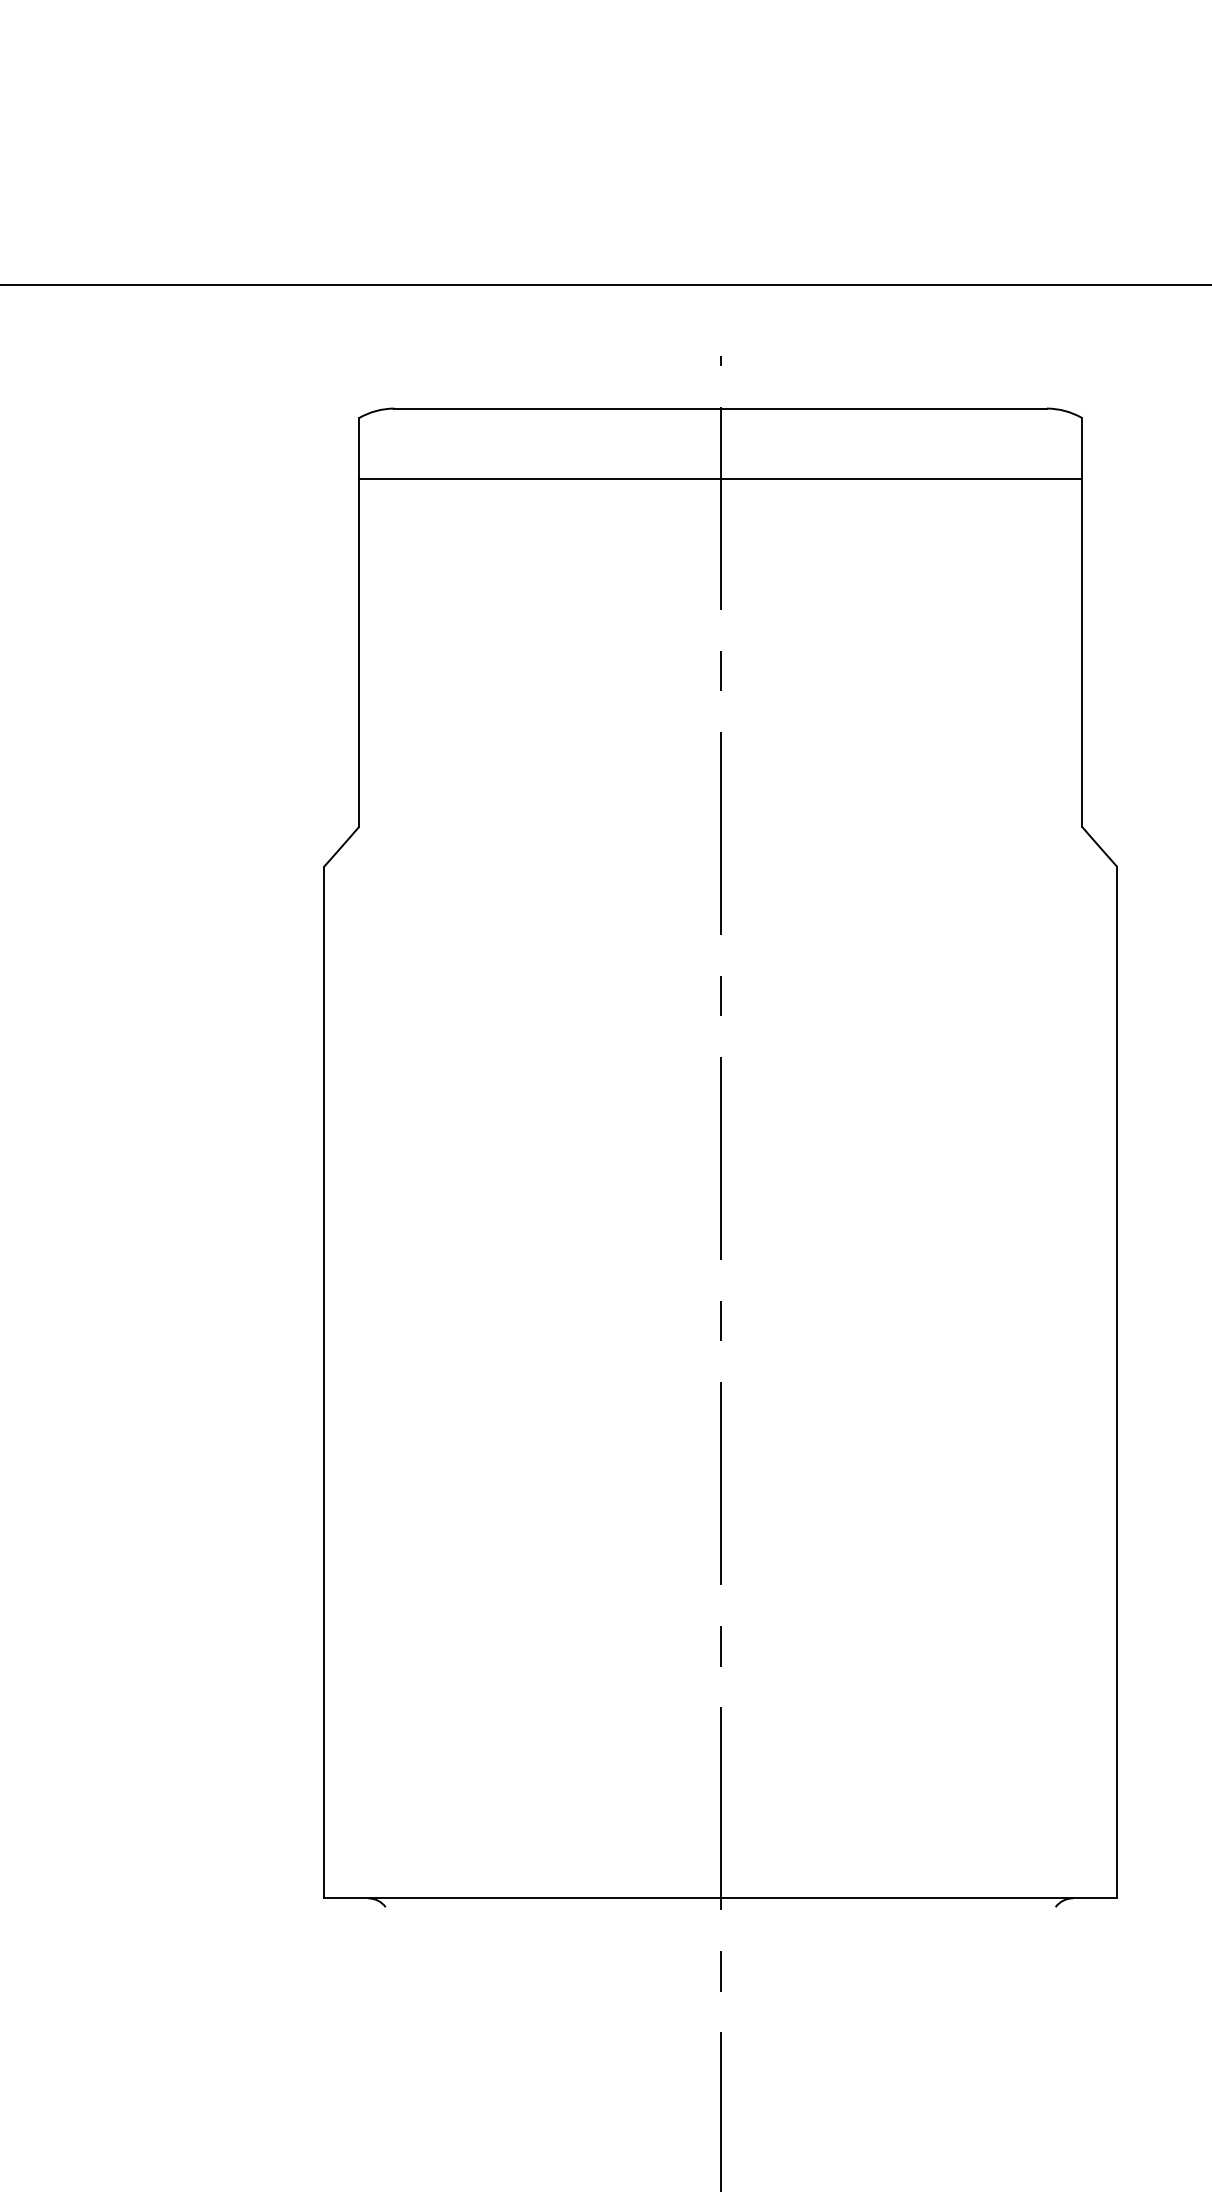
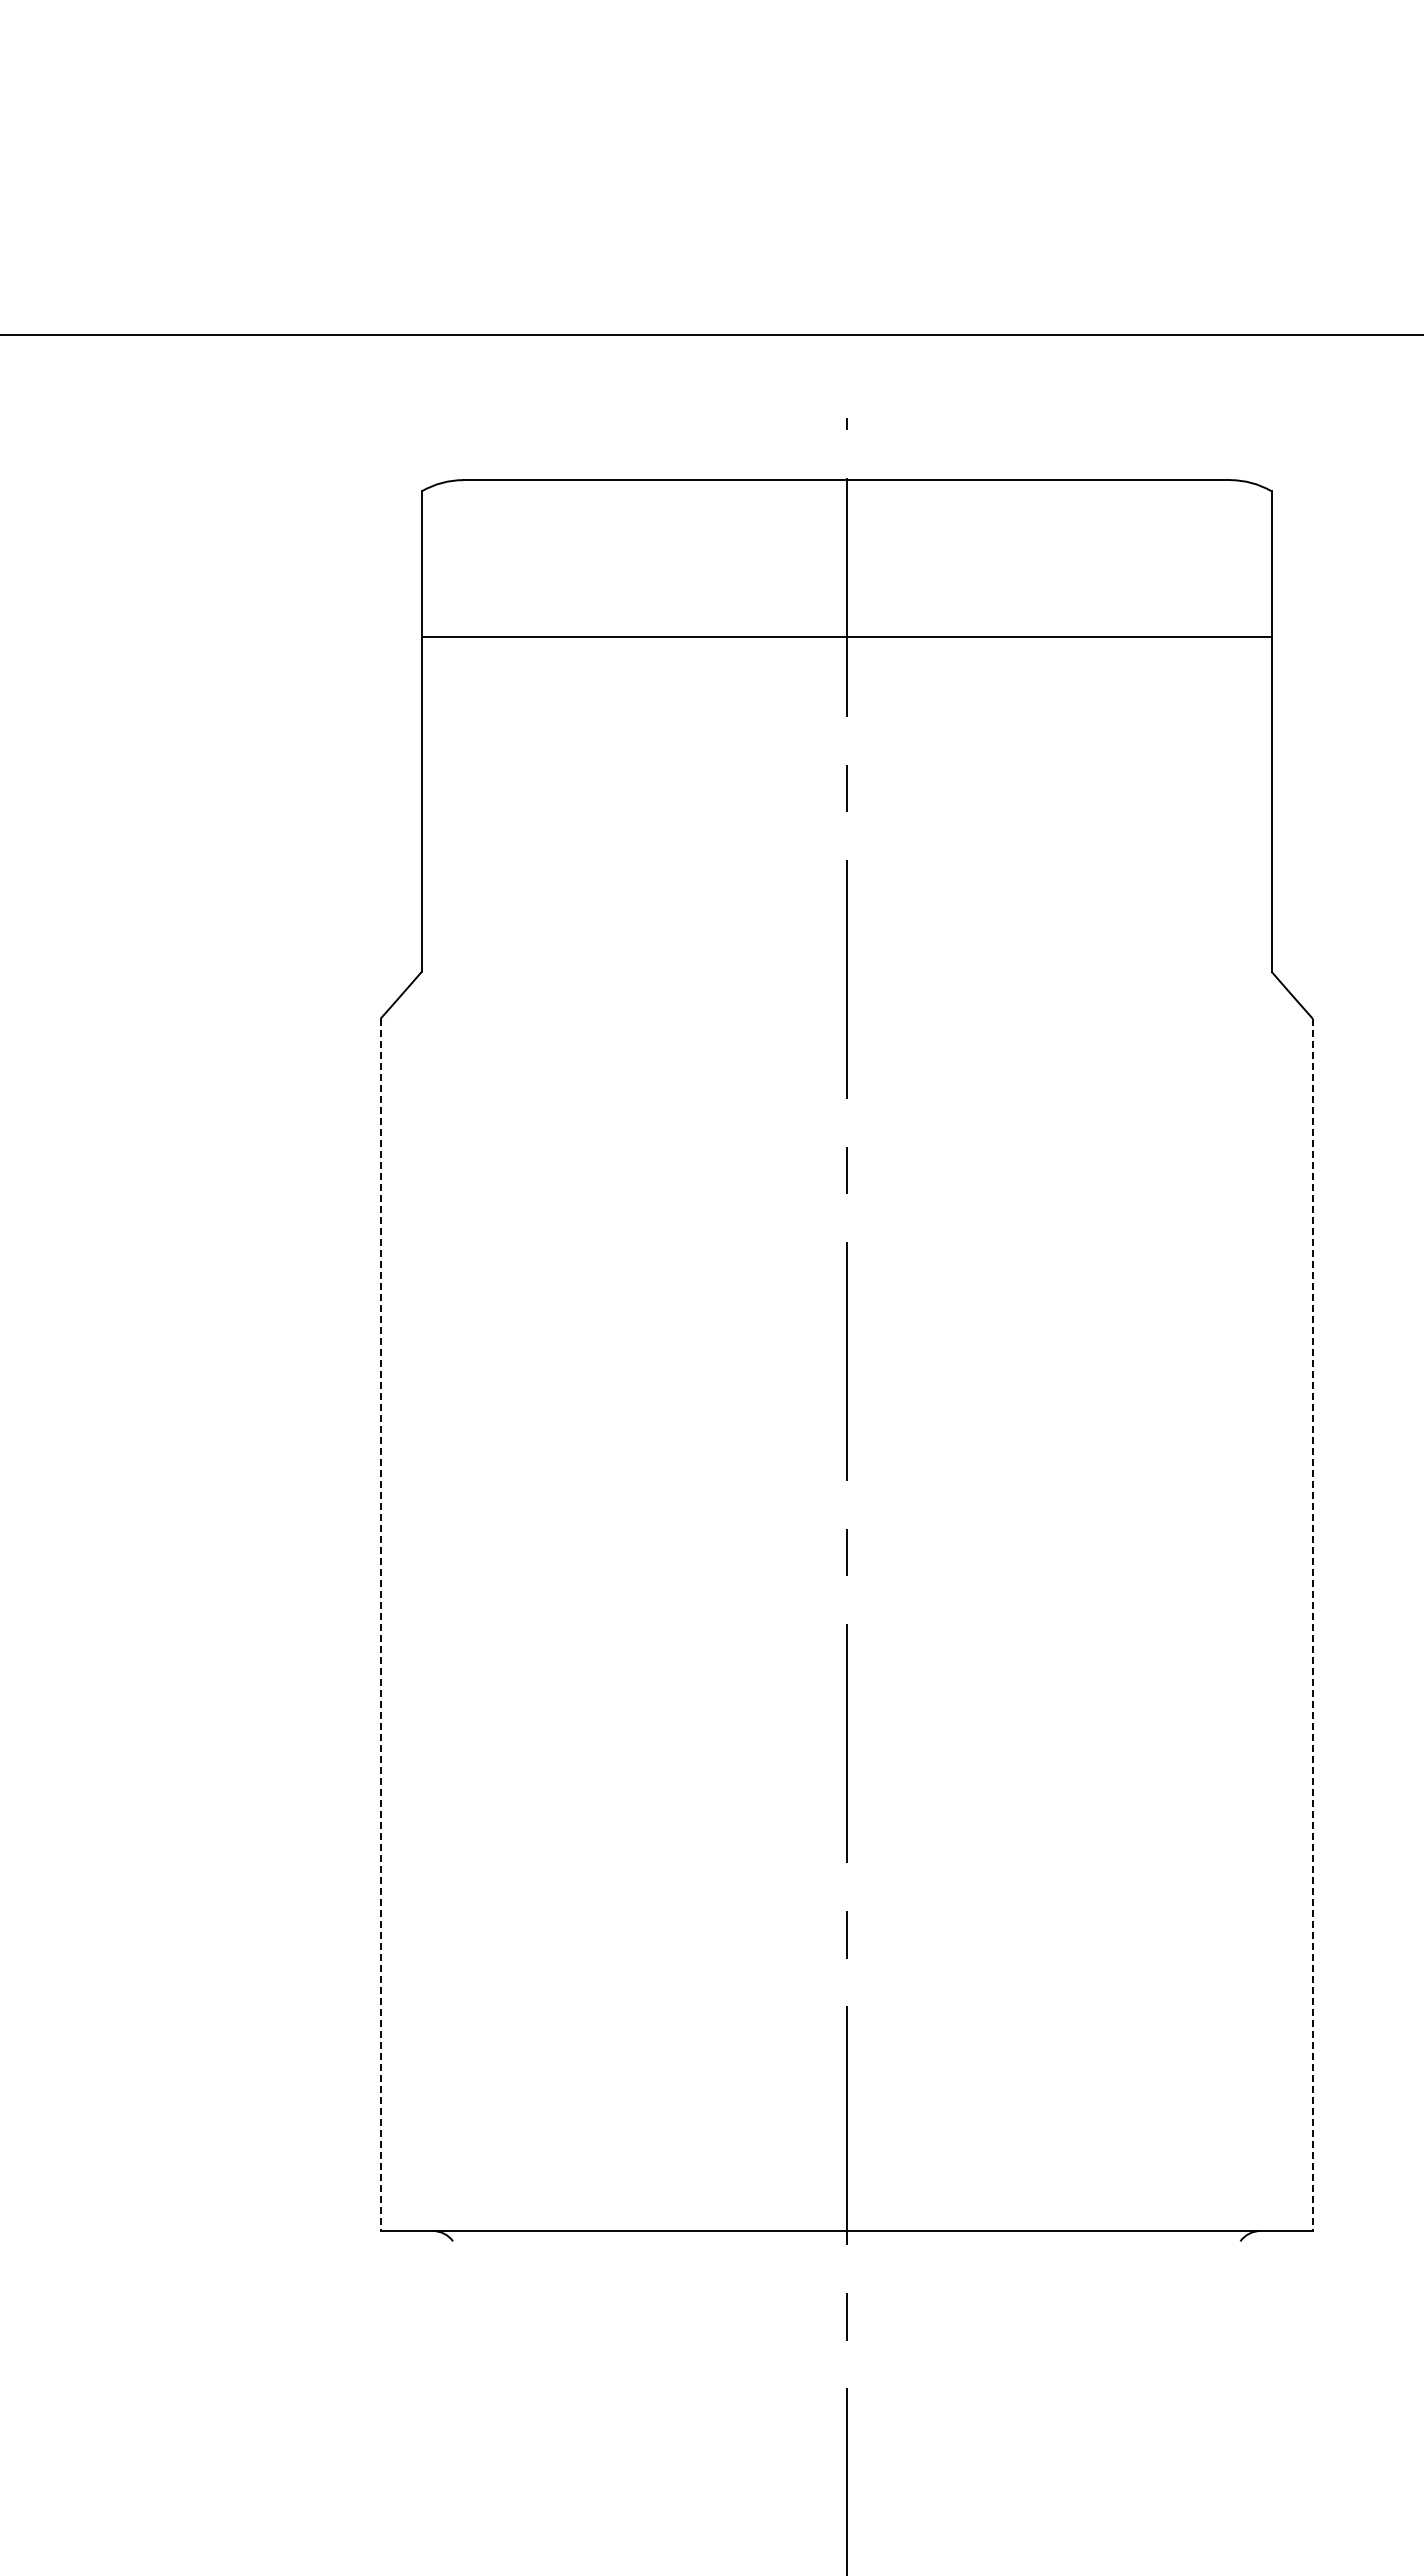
line: (720, 479) -> (846, 637), moved
line: (323, 1383) -> (380, 1625), solid -> dashed
line: (1116, 1383) -> (1312, 1625), solid -> dashed

